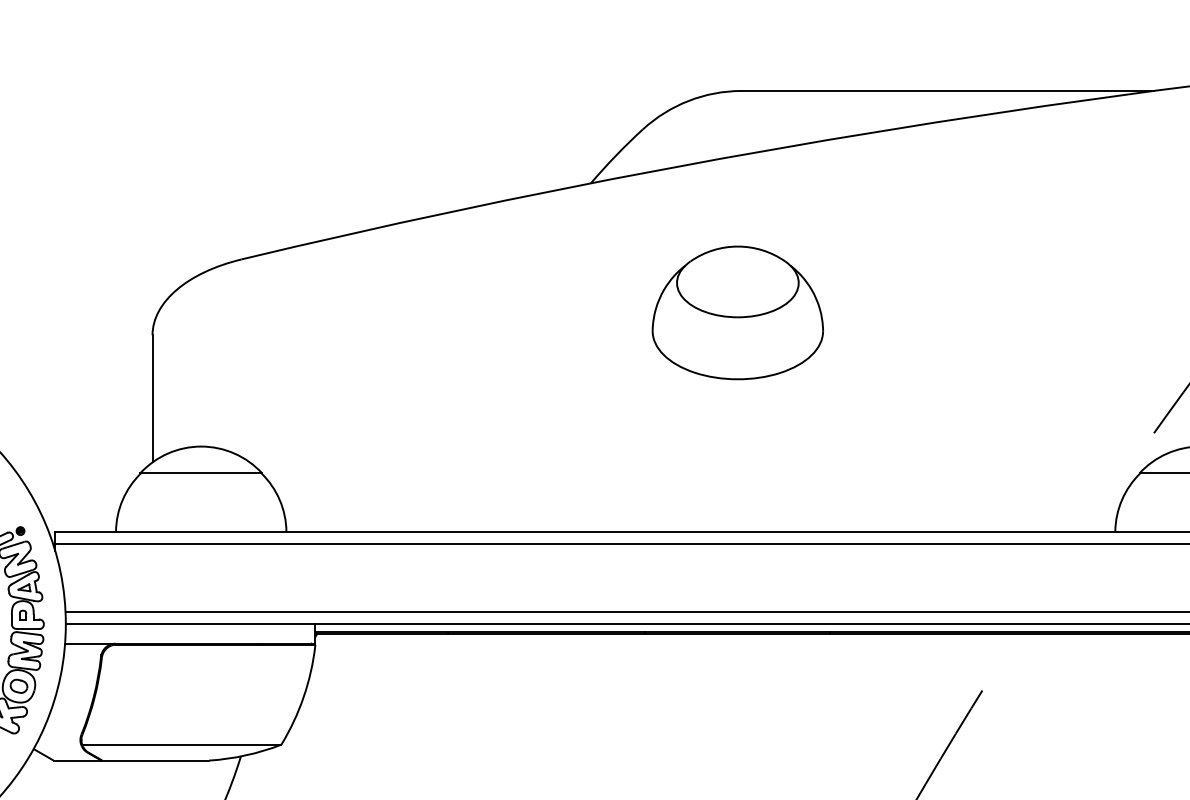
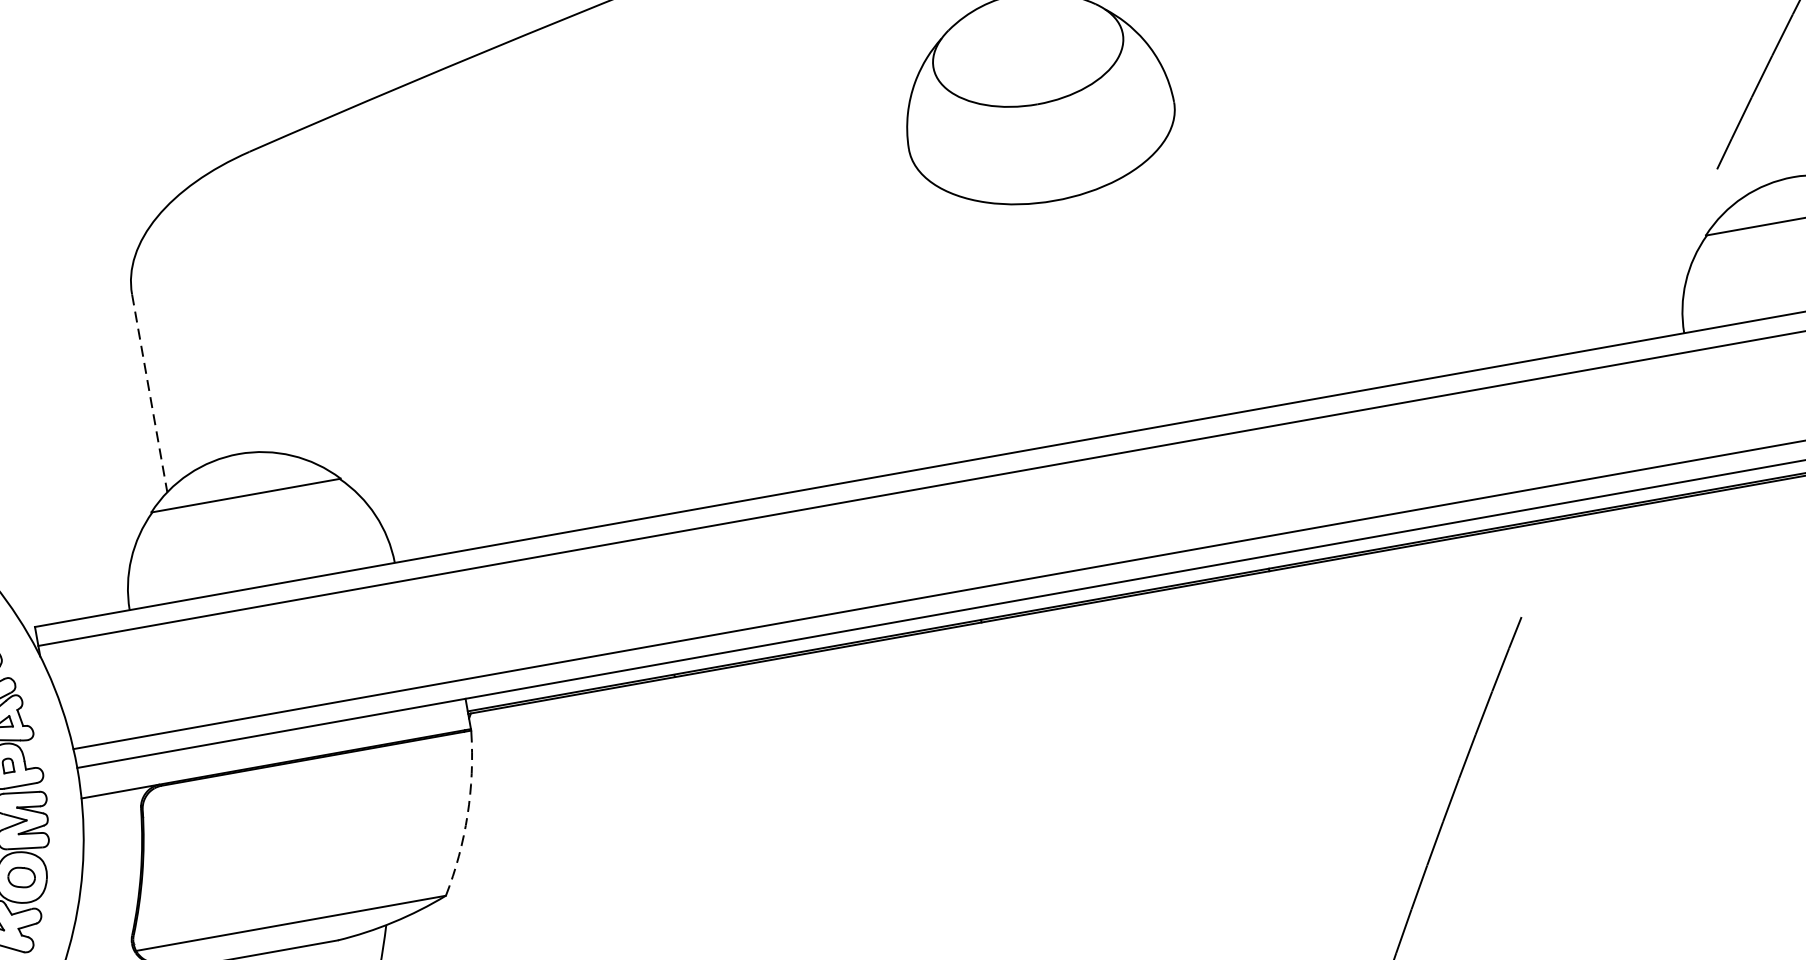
line: (152, 398) -> (149, 392), solid -> dashed
arc: (303, 697) -> (467, 816), solid -> dashed

